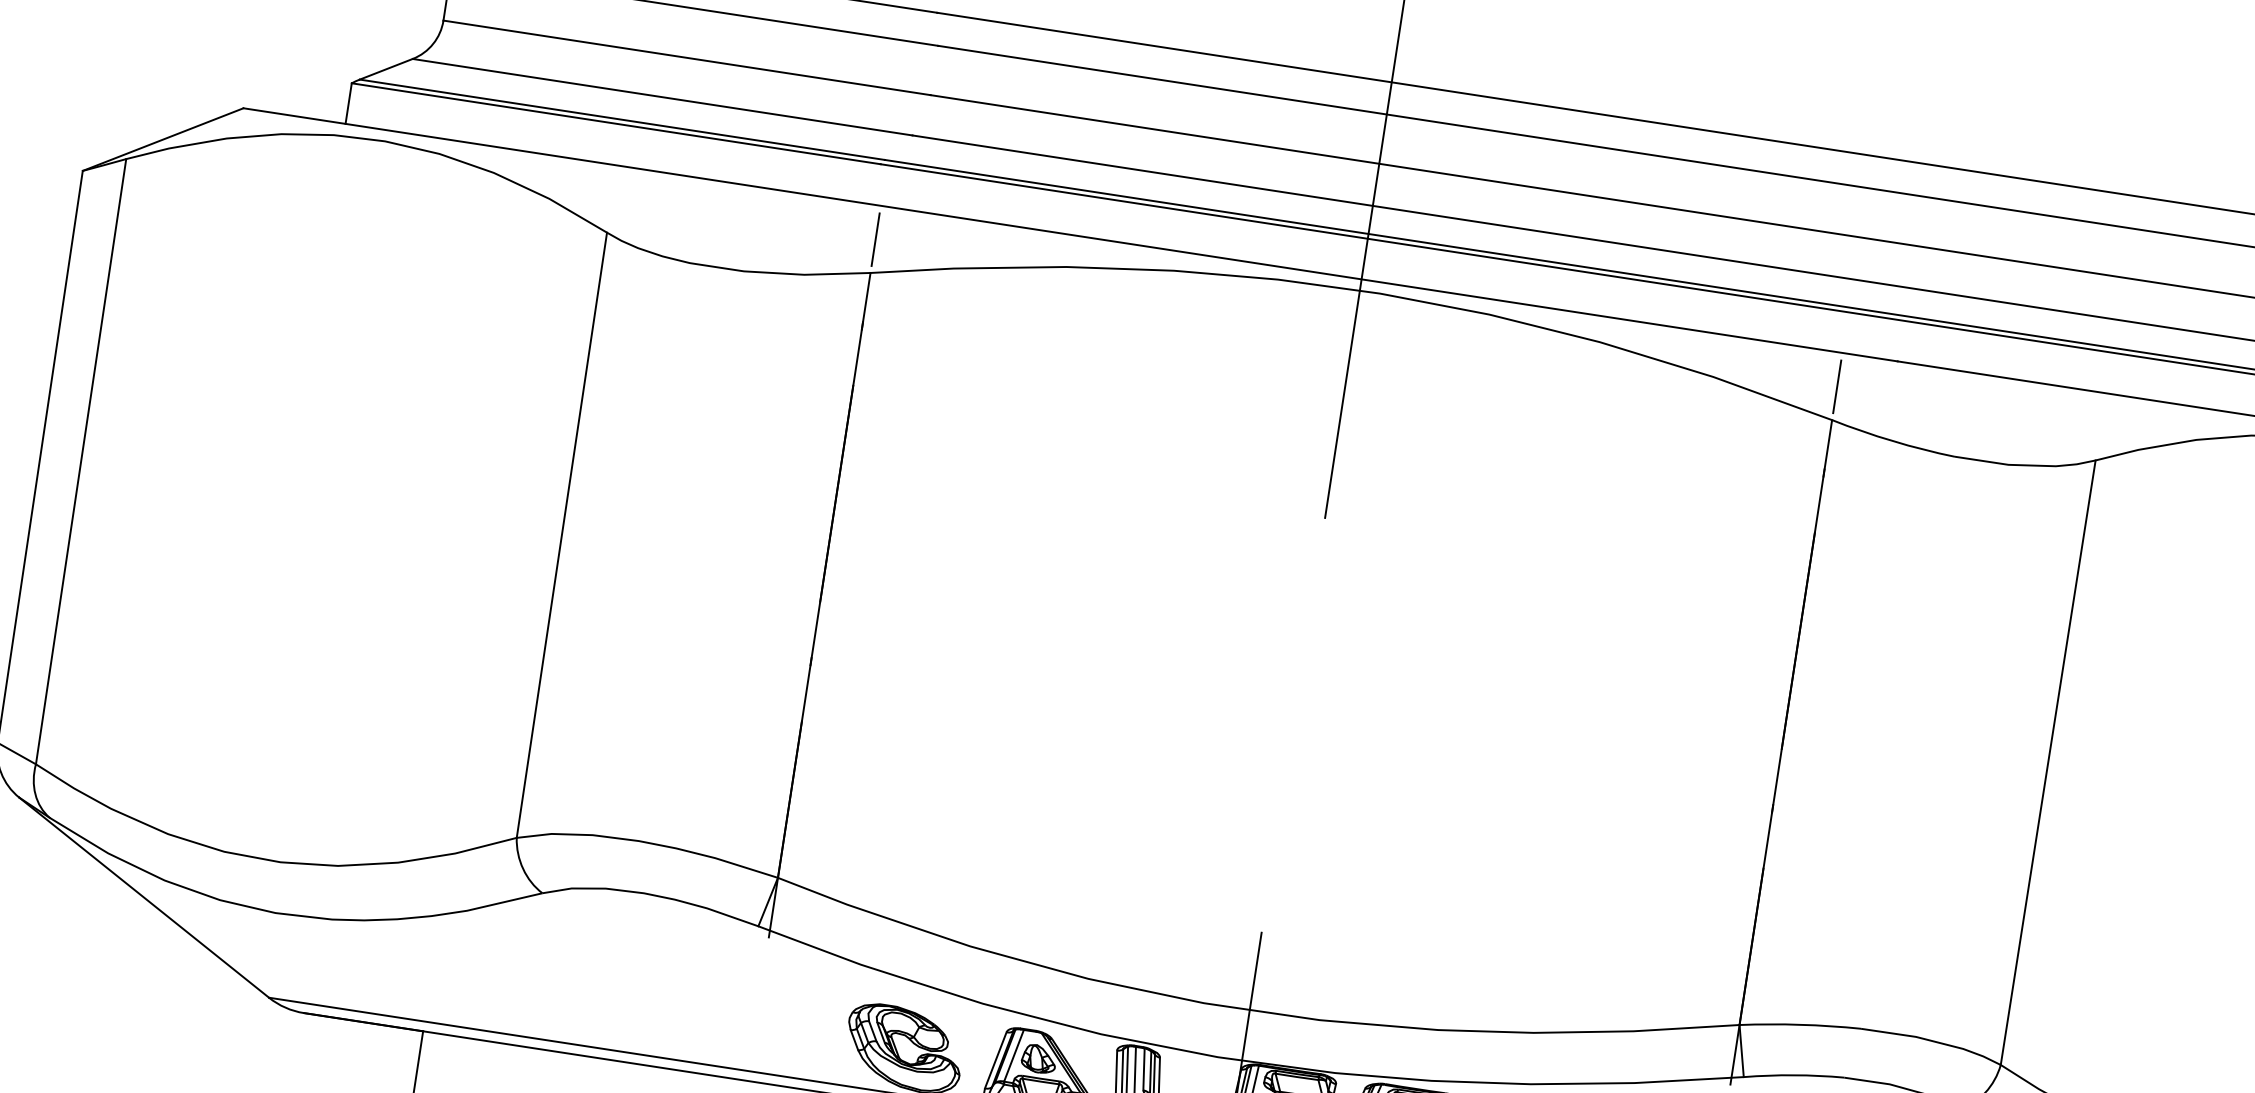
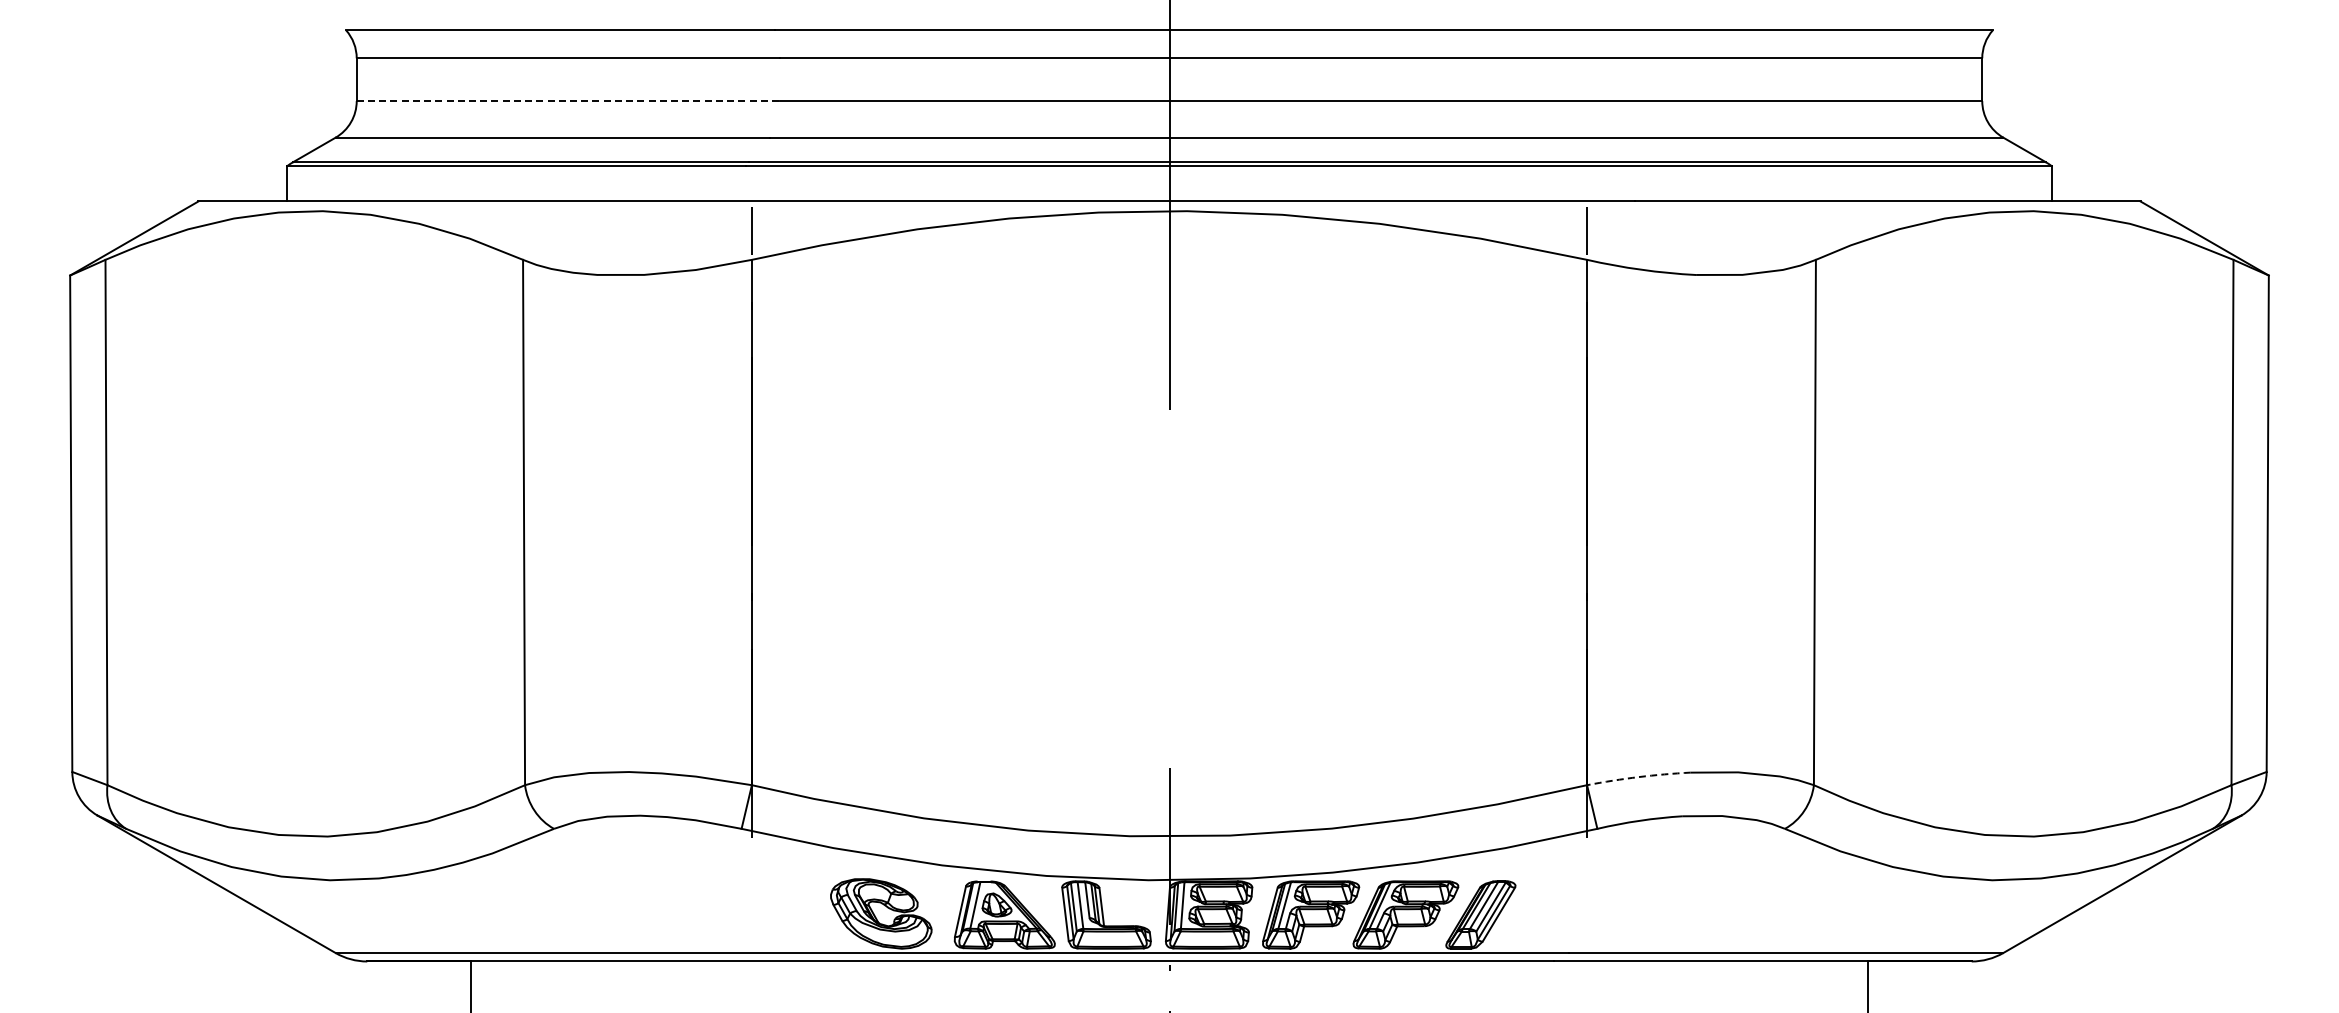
line: (687, 58) -> (568, 101), solid -> dashed
arc: (1800, 1025) -> (1638, 777), solid -> dashed

